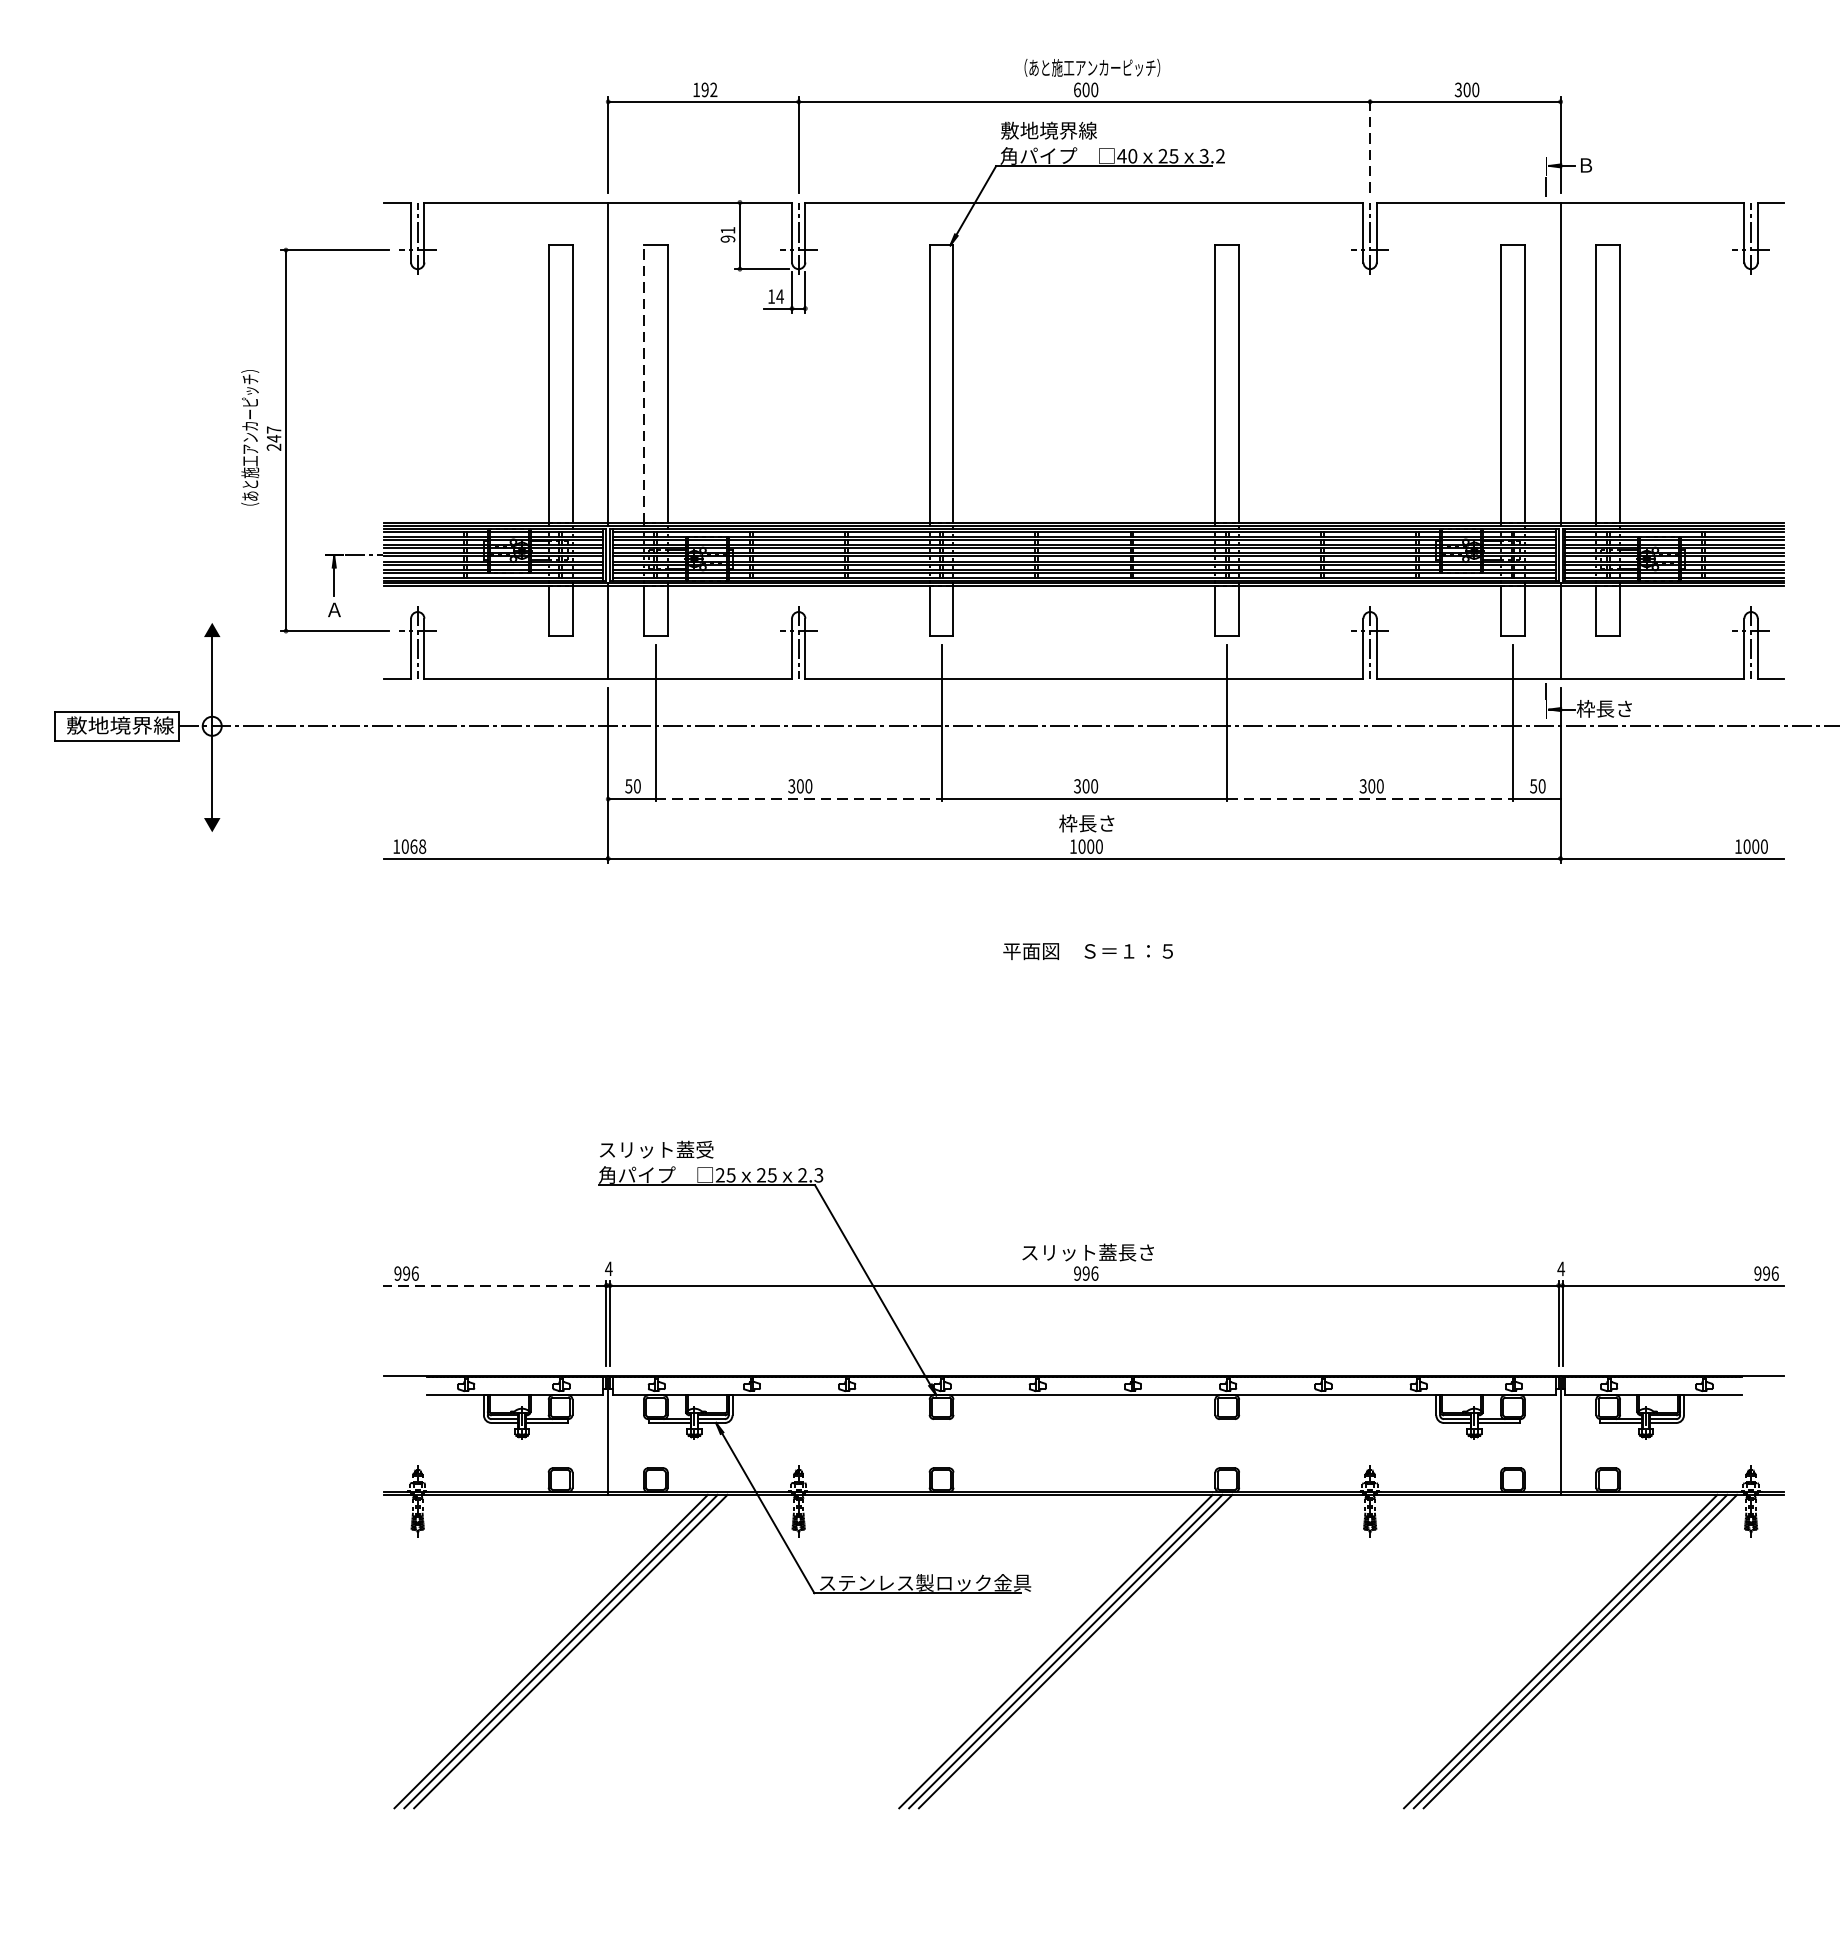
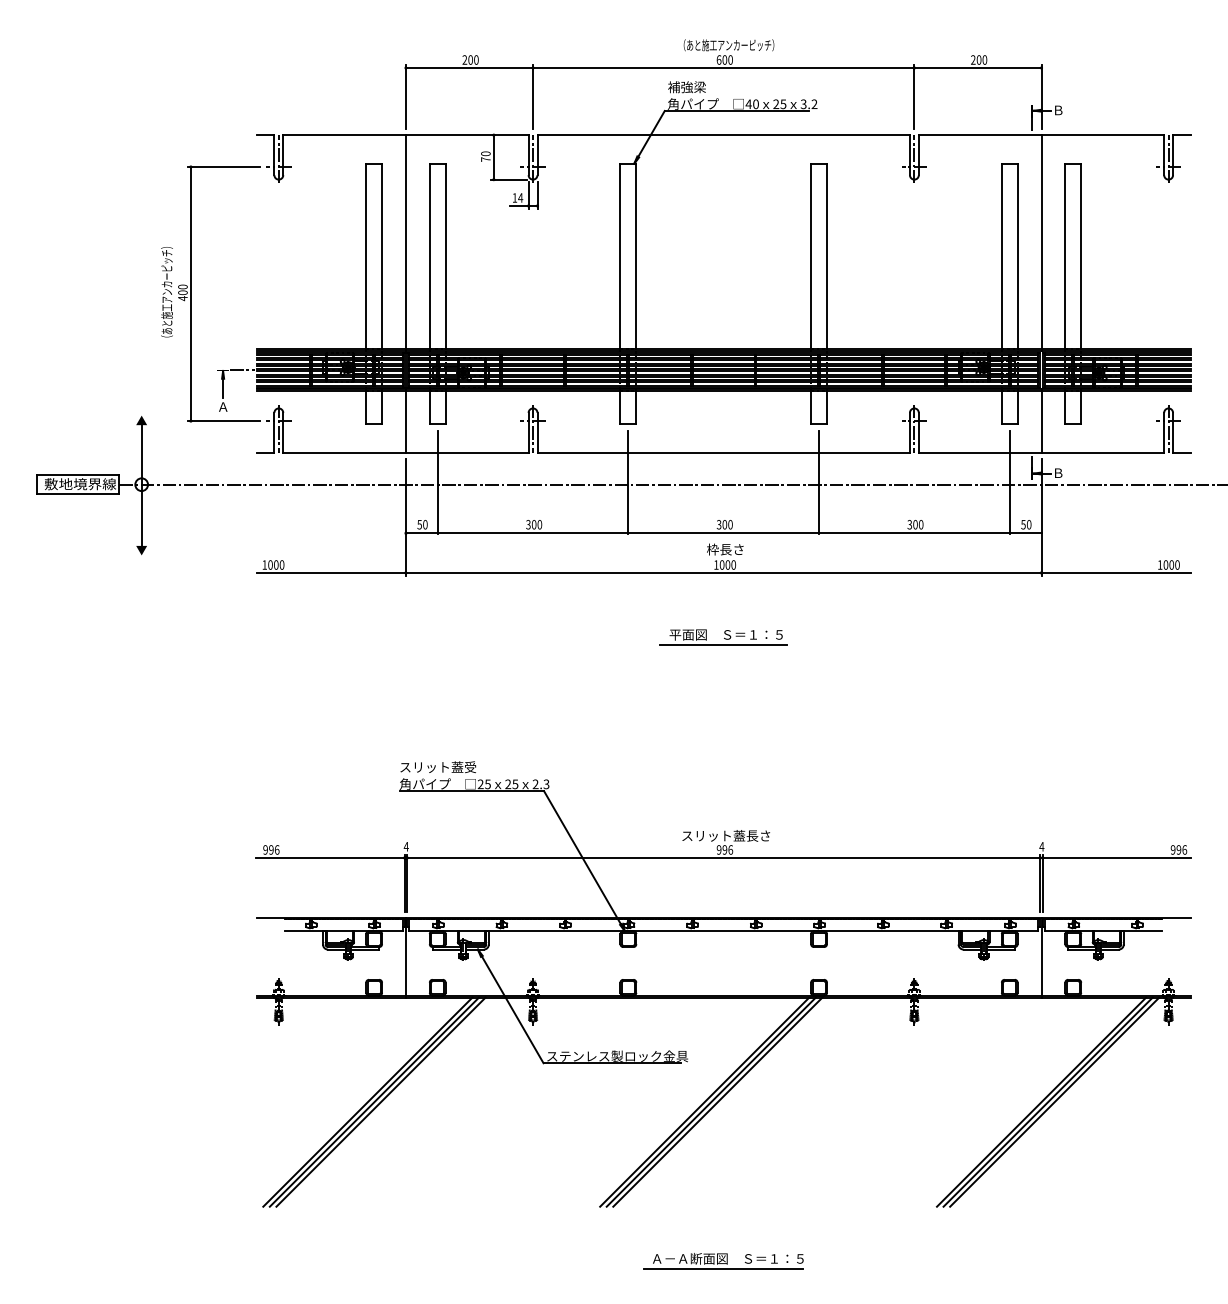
text: (704, 89) -> (470, 59), 192 -> 200
text: (1458, 90) -> (973, 60), 300 -> 200
text: (1048, 131) -> (699, 87), 敷地境界線 -> 補強梁
line: (1370, 144) -> (914, 96), dashed -> solid
text: (727, 234) -> (485, 156), 91 -> 70
line: (643, 384) -> (429, 256), dashed -> solid
text: (273, 438) -> (182, 292), 247 -> 400
text: (1604, 708) -> (1070, 472), 枠長さ -> Ｂ
line: (799, 799) -> (533, 533), dashed -> solid
line: (1370, 799) -> (914, 533), dashed -> solid
text: (418, 845) -> (279, 564), 1068 -> 1000
line: (1084, 965) -> (723, 644), added
line: (493, 1284) -> (329, 857), dashed -> solid
part: (1084, 1890) -> (723, 1261), added

